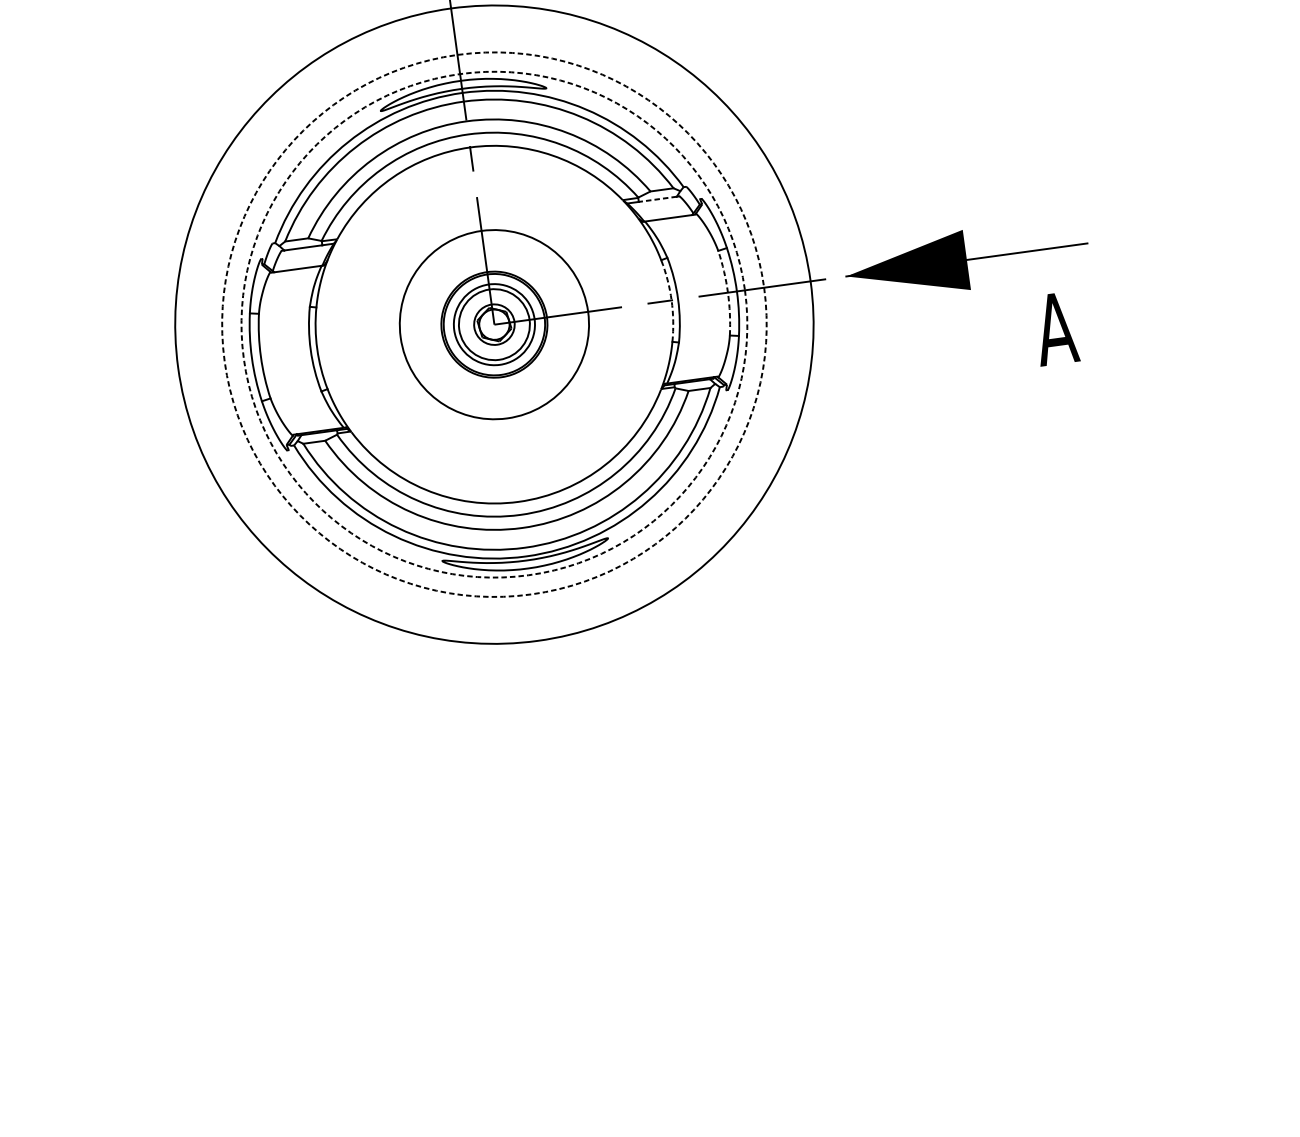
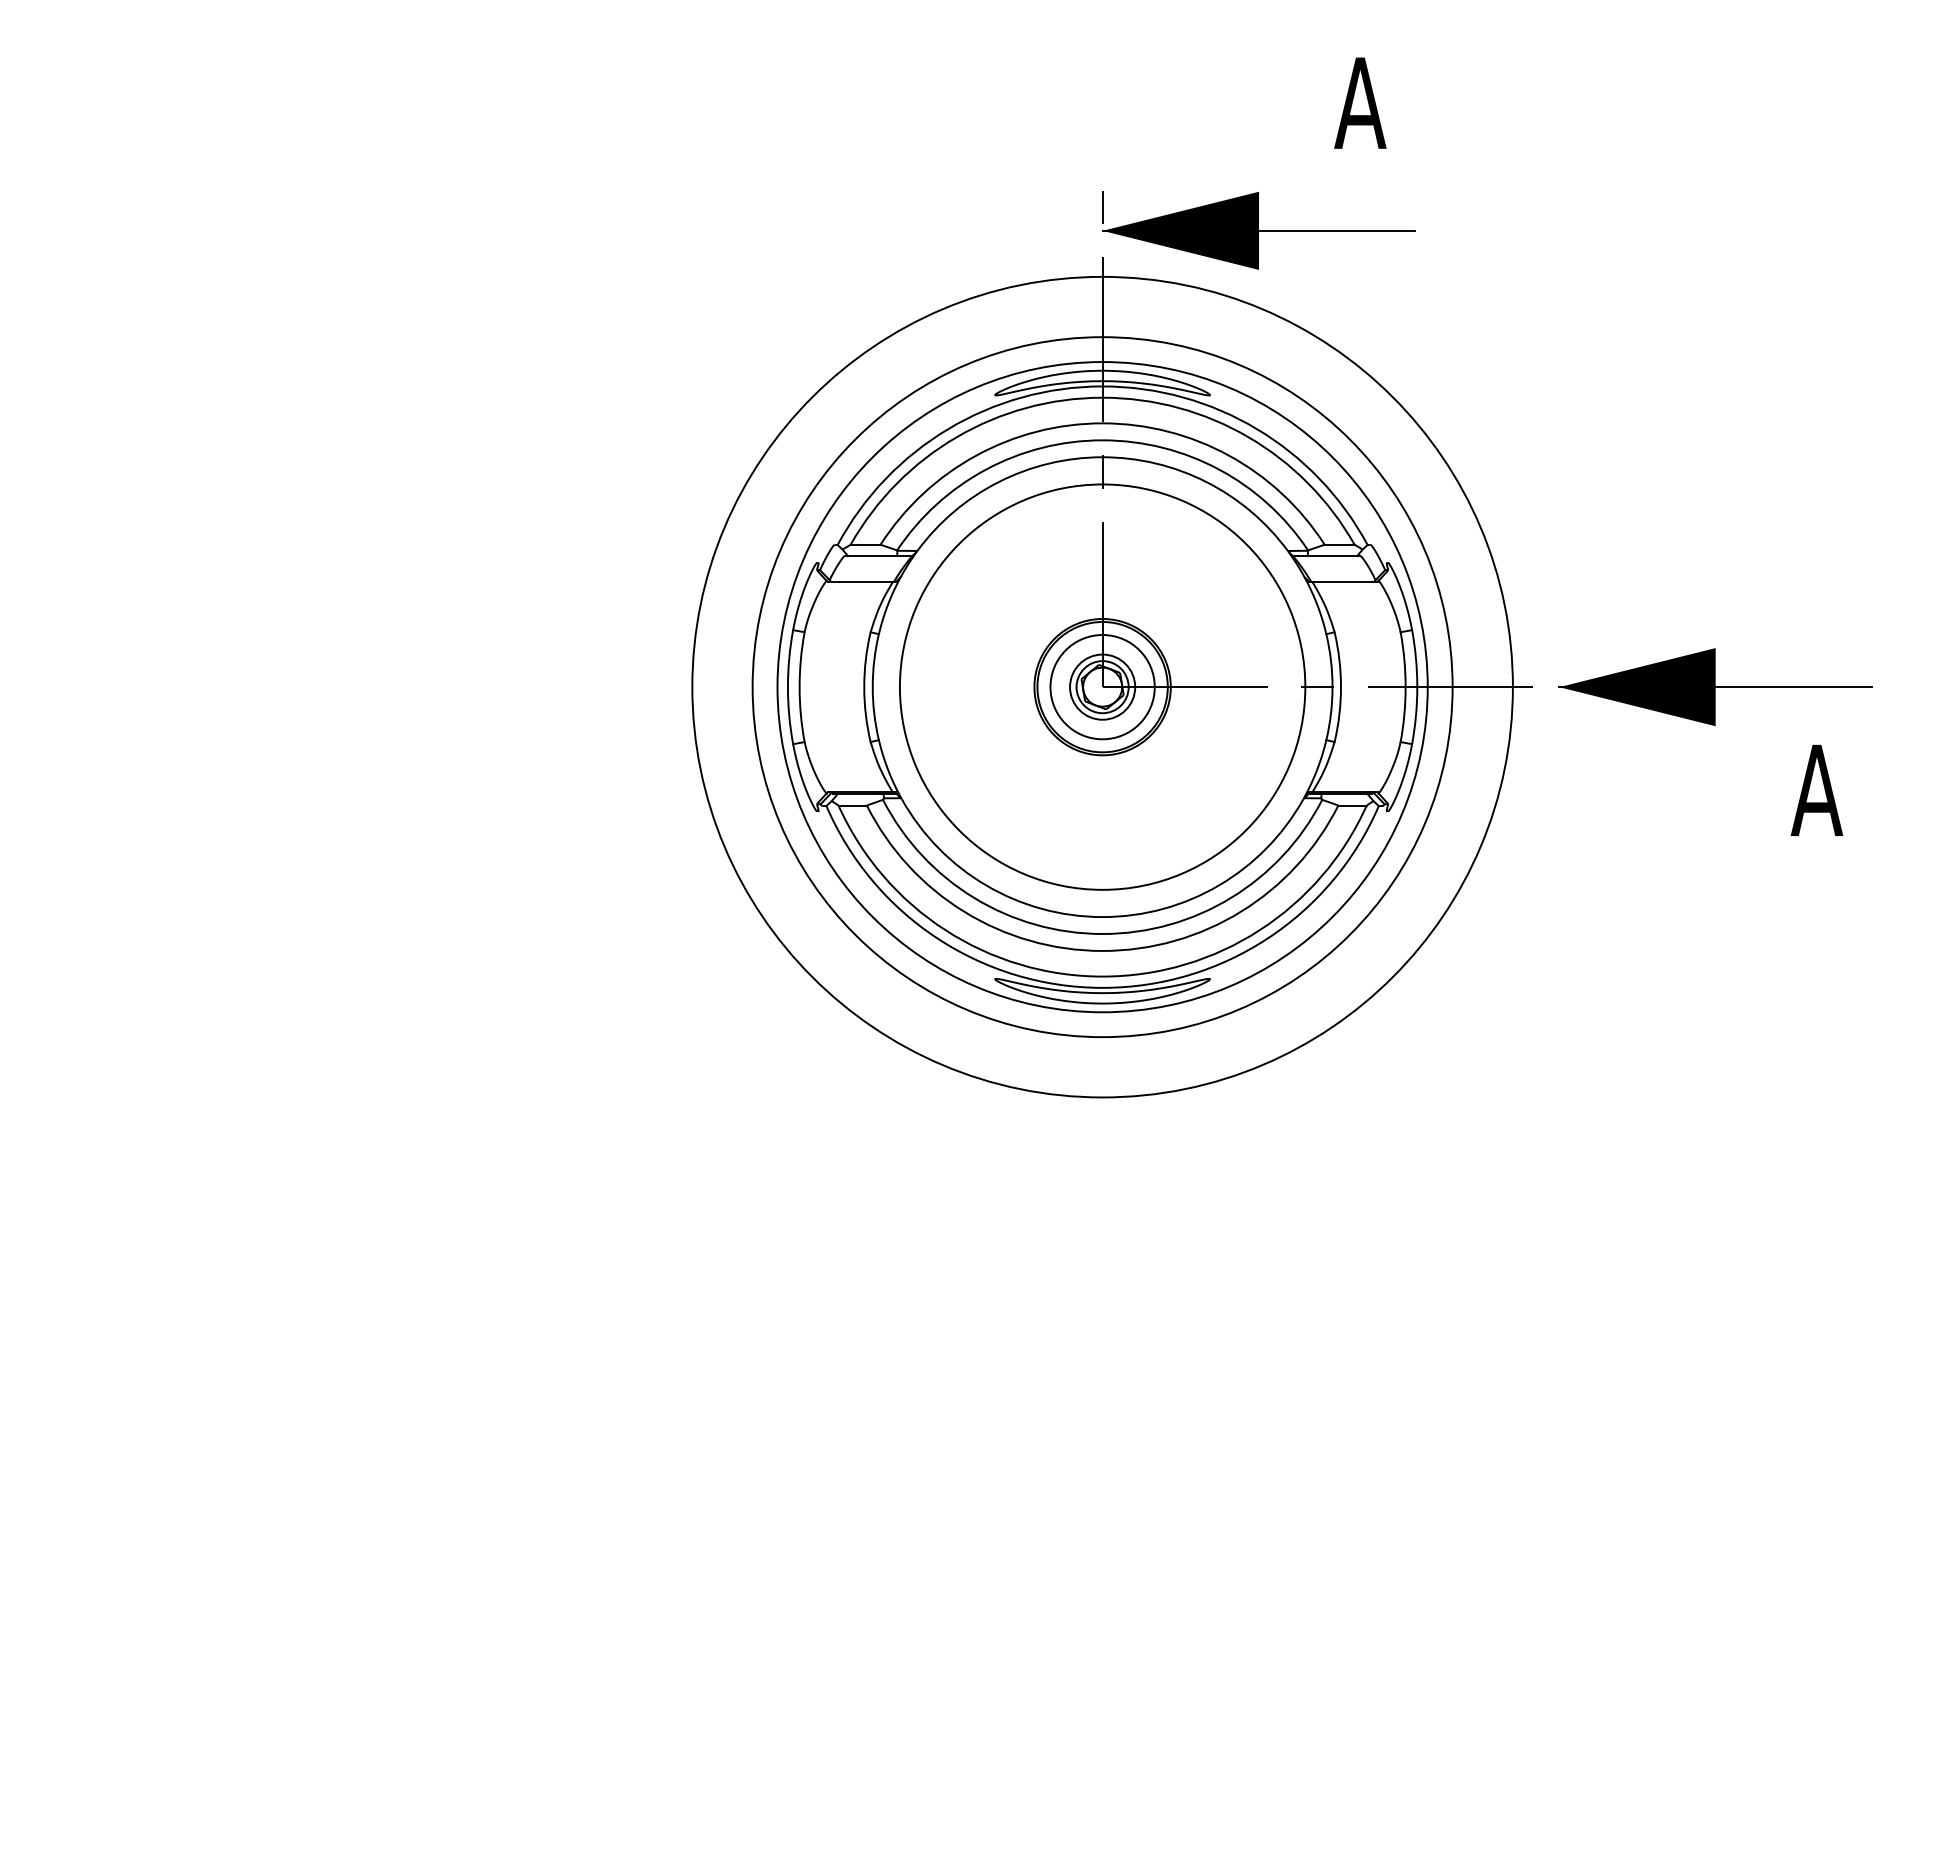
line: (657, 199) -> (1332, 556), dashed -> solid
arc: (727, 292) -> (1405, 687), dashed -> solid
arc: (671, 300) -> (1332, 687), dashed -> solid
circle: (494, 324) -> (1102, 686), size x0.71
circle: (494, 324) -> (1102, 686), size x1.67
circle: (494, 324) -> (1102, 687), dashed -> solid
circle: (494, 324) -> (1102, 687), dashed -> solid

